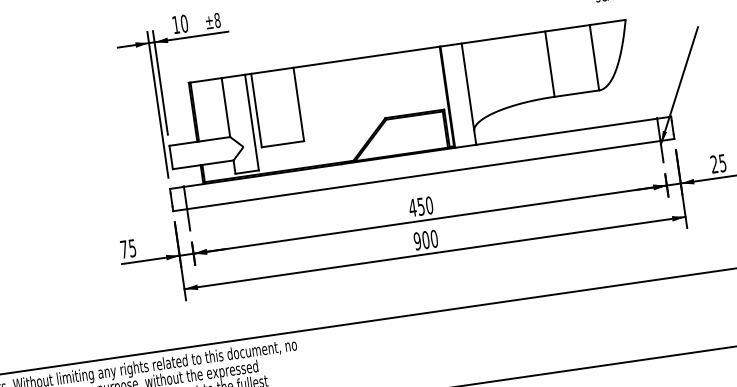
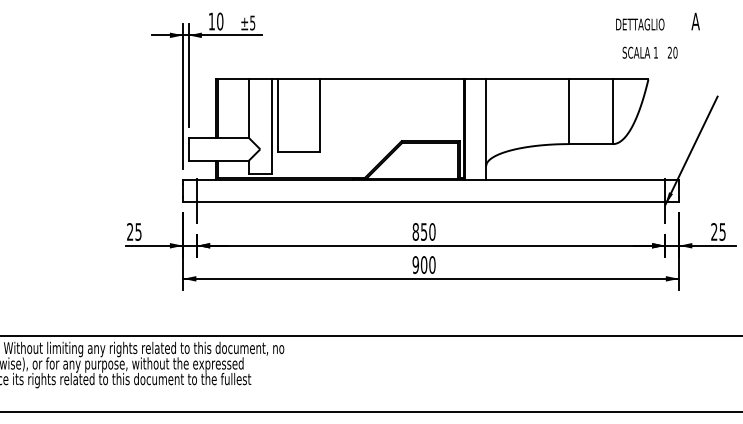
text: (217, 20) -> (252, 22), ±8 -> ±5
text: (412, 207) -> (415, 231), 450 -> 850
text: (124, 248) -> (130, 231), 75 -> 25

